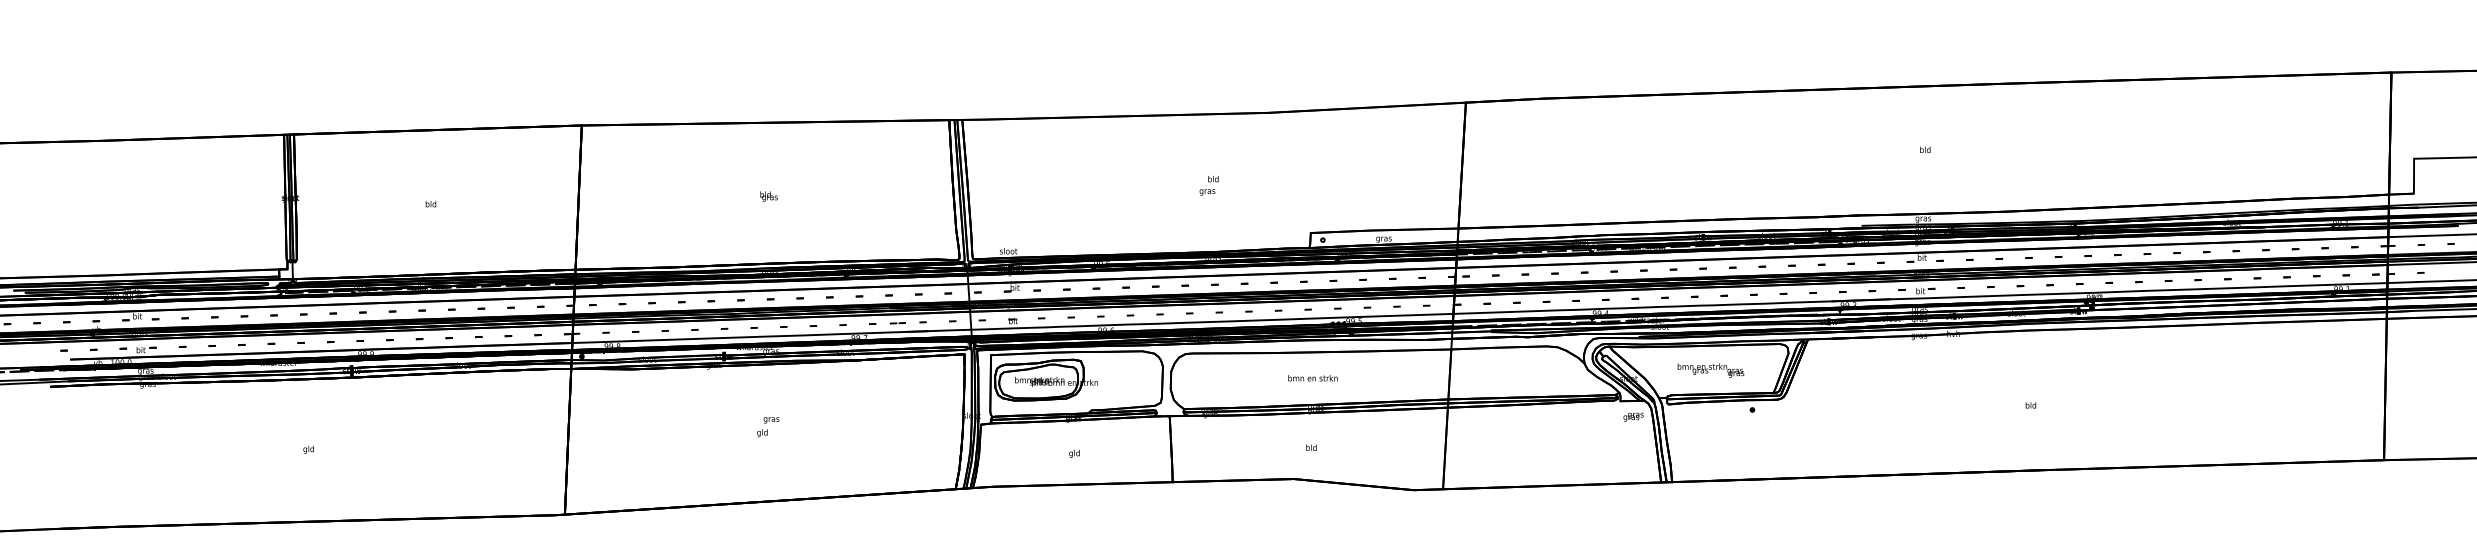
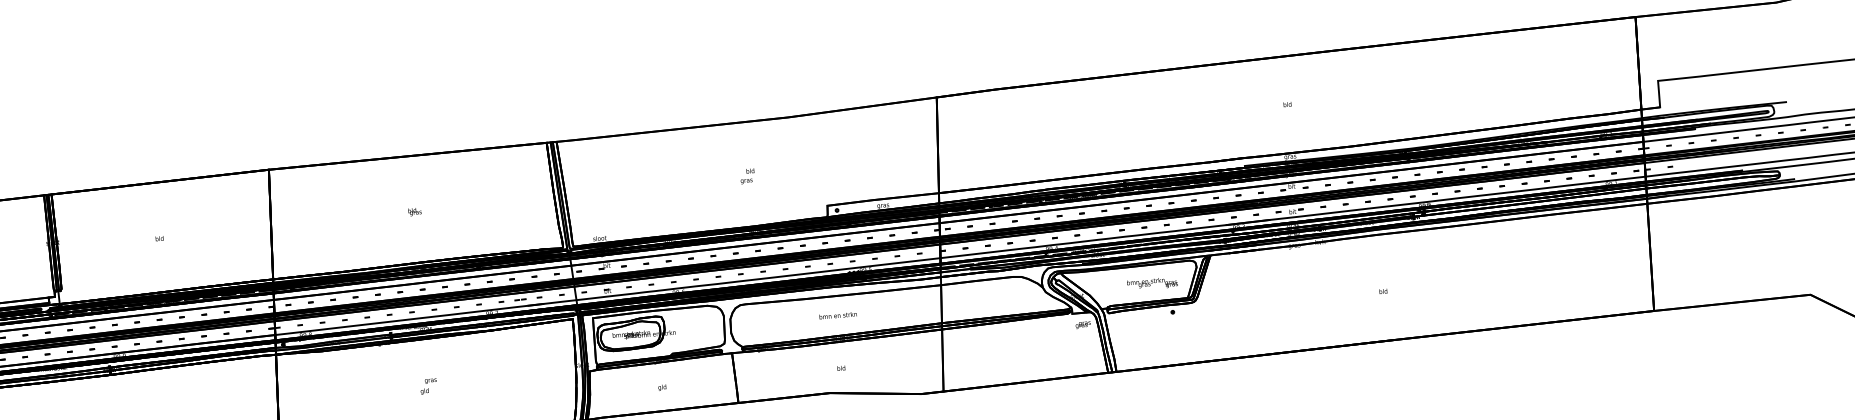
text: (1710, 370) -> (1152, 283), moved

